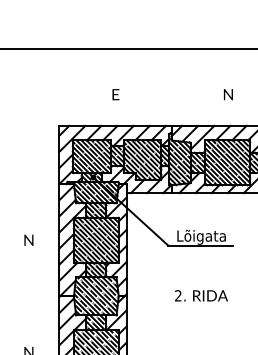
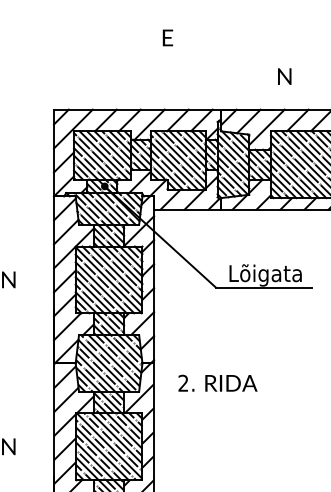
text: (115, 94) -> (167, 37), moved
text: (228, 94) -> (284, 76), moved
text: (201, 295) -> (217, 382), moved

